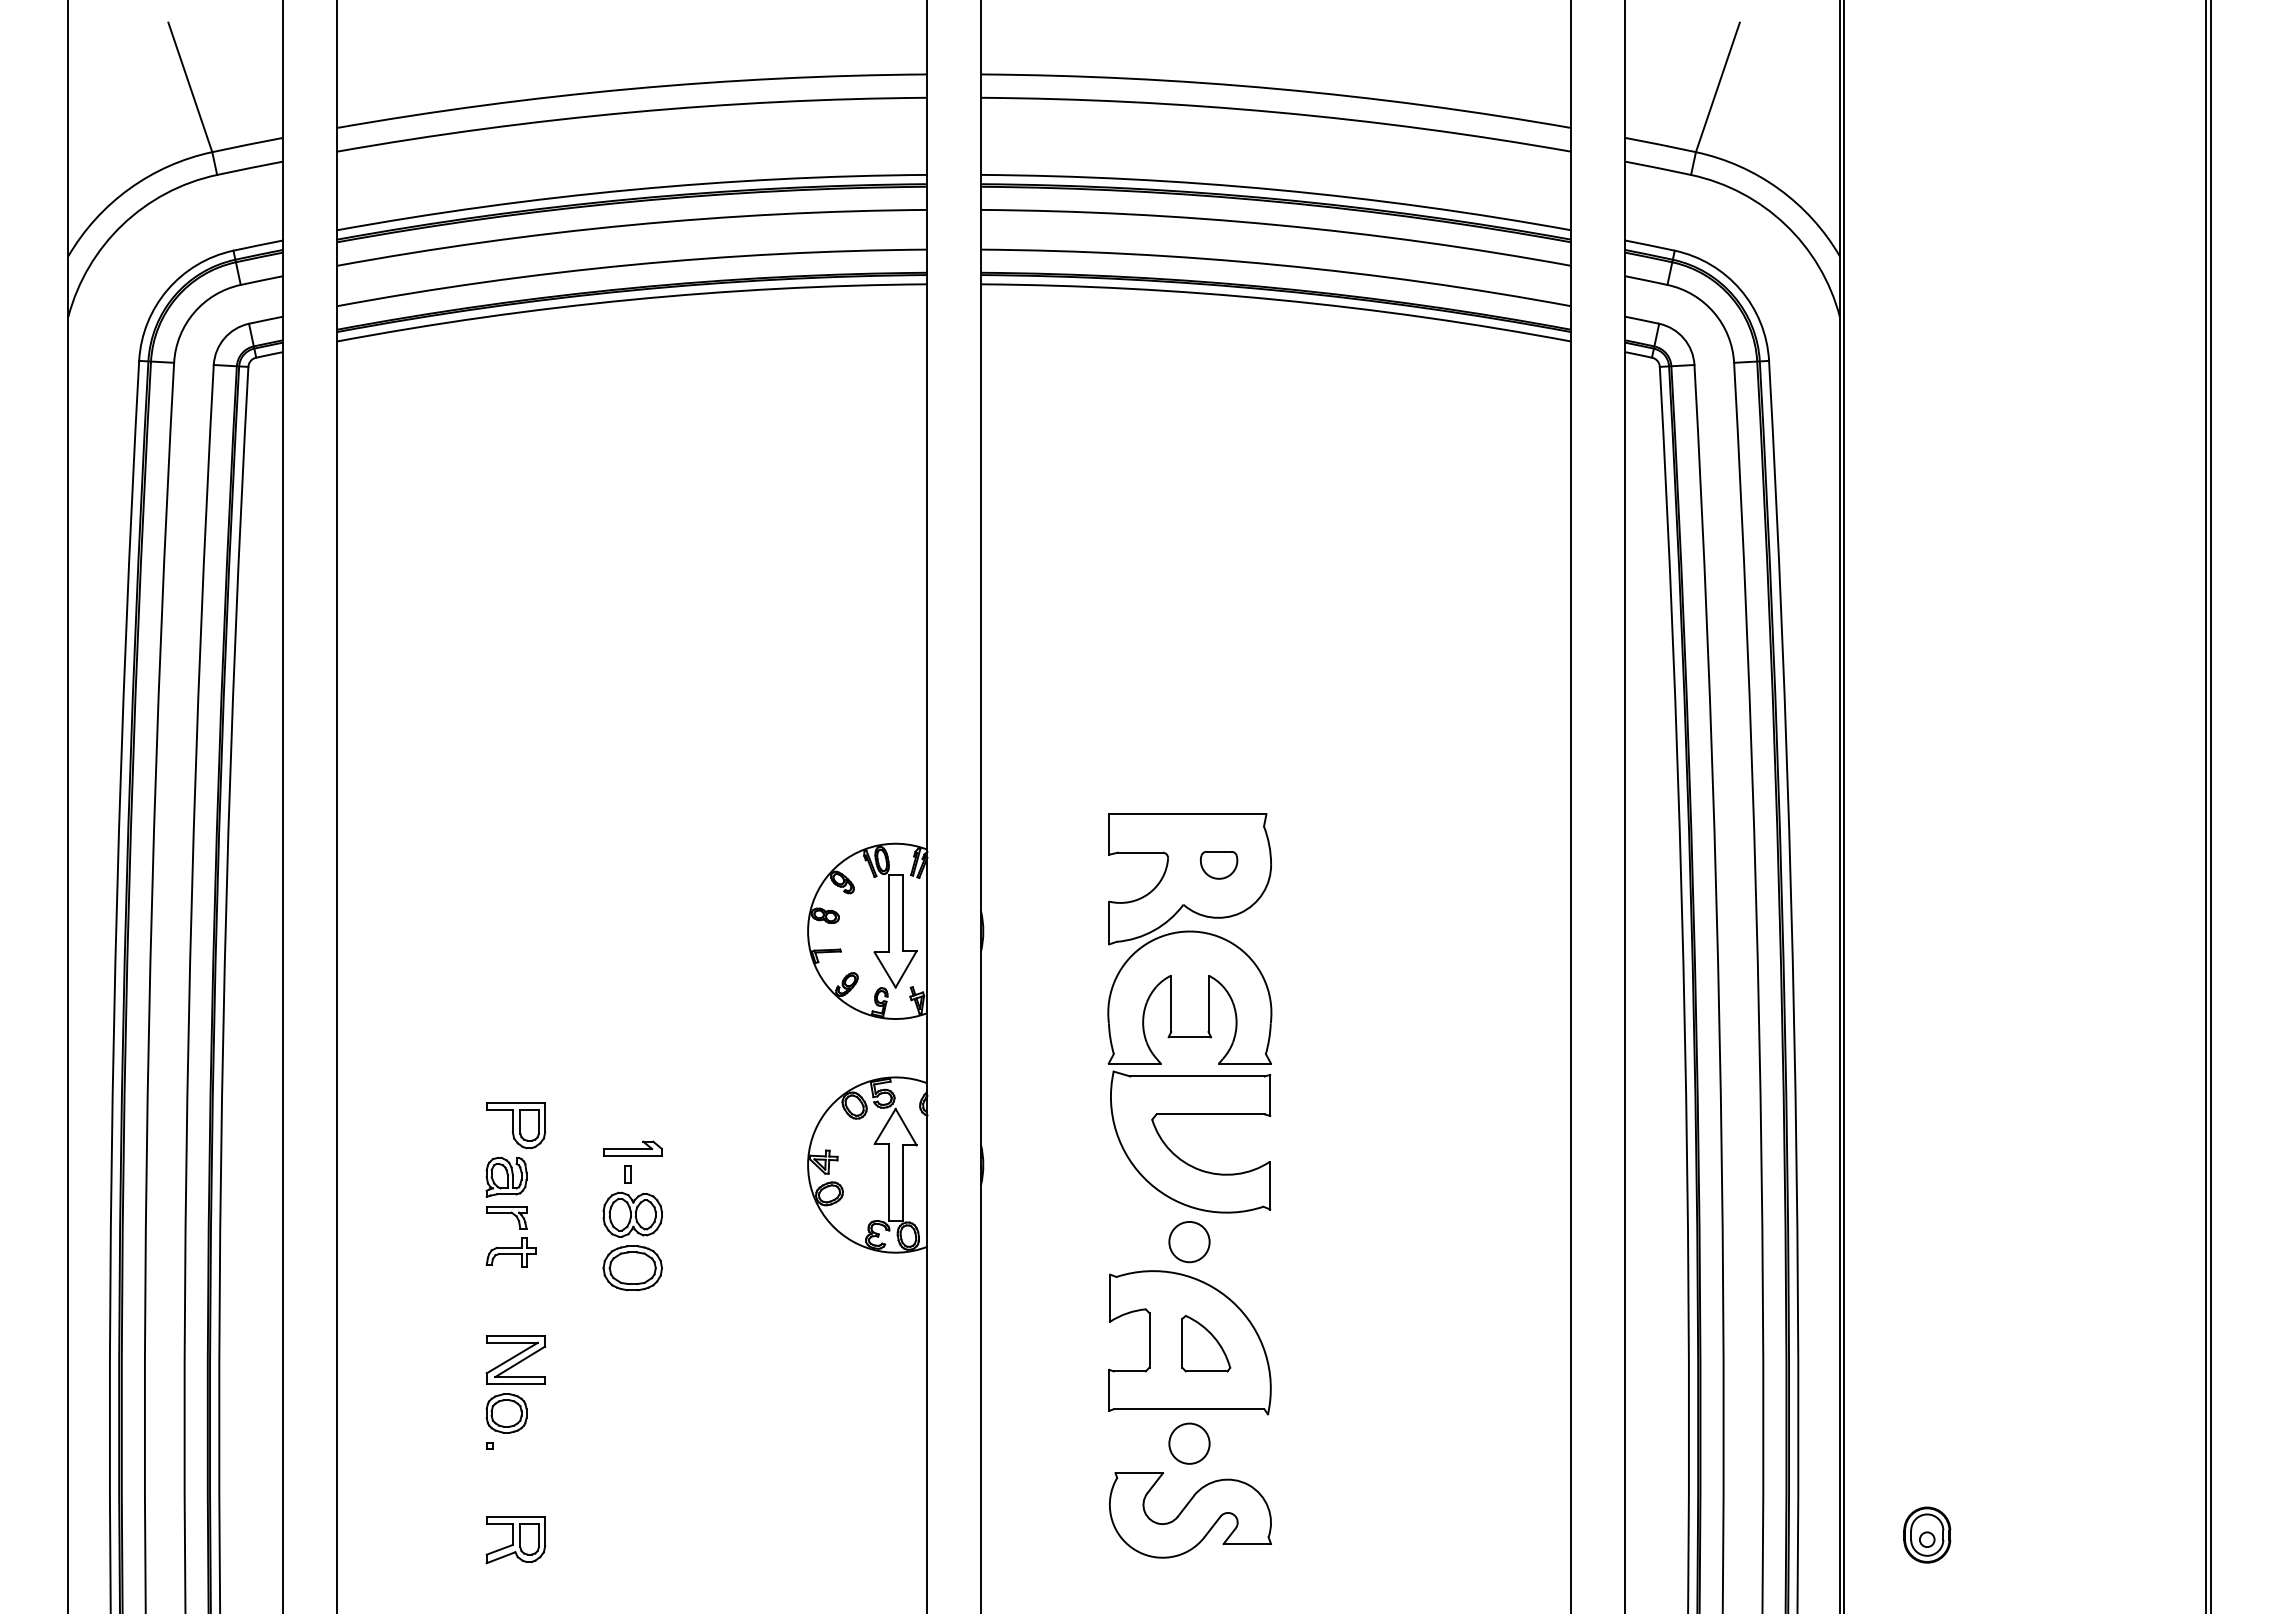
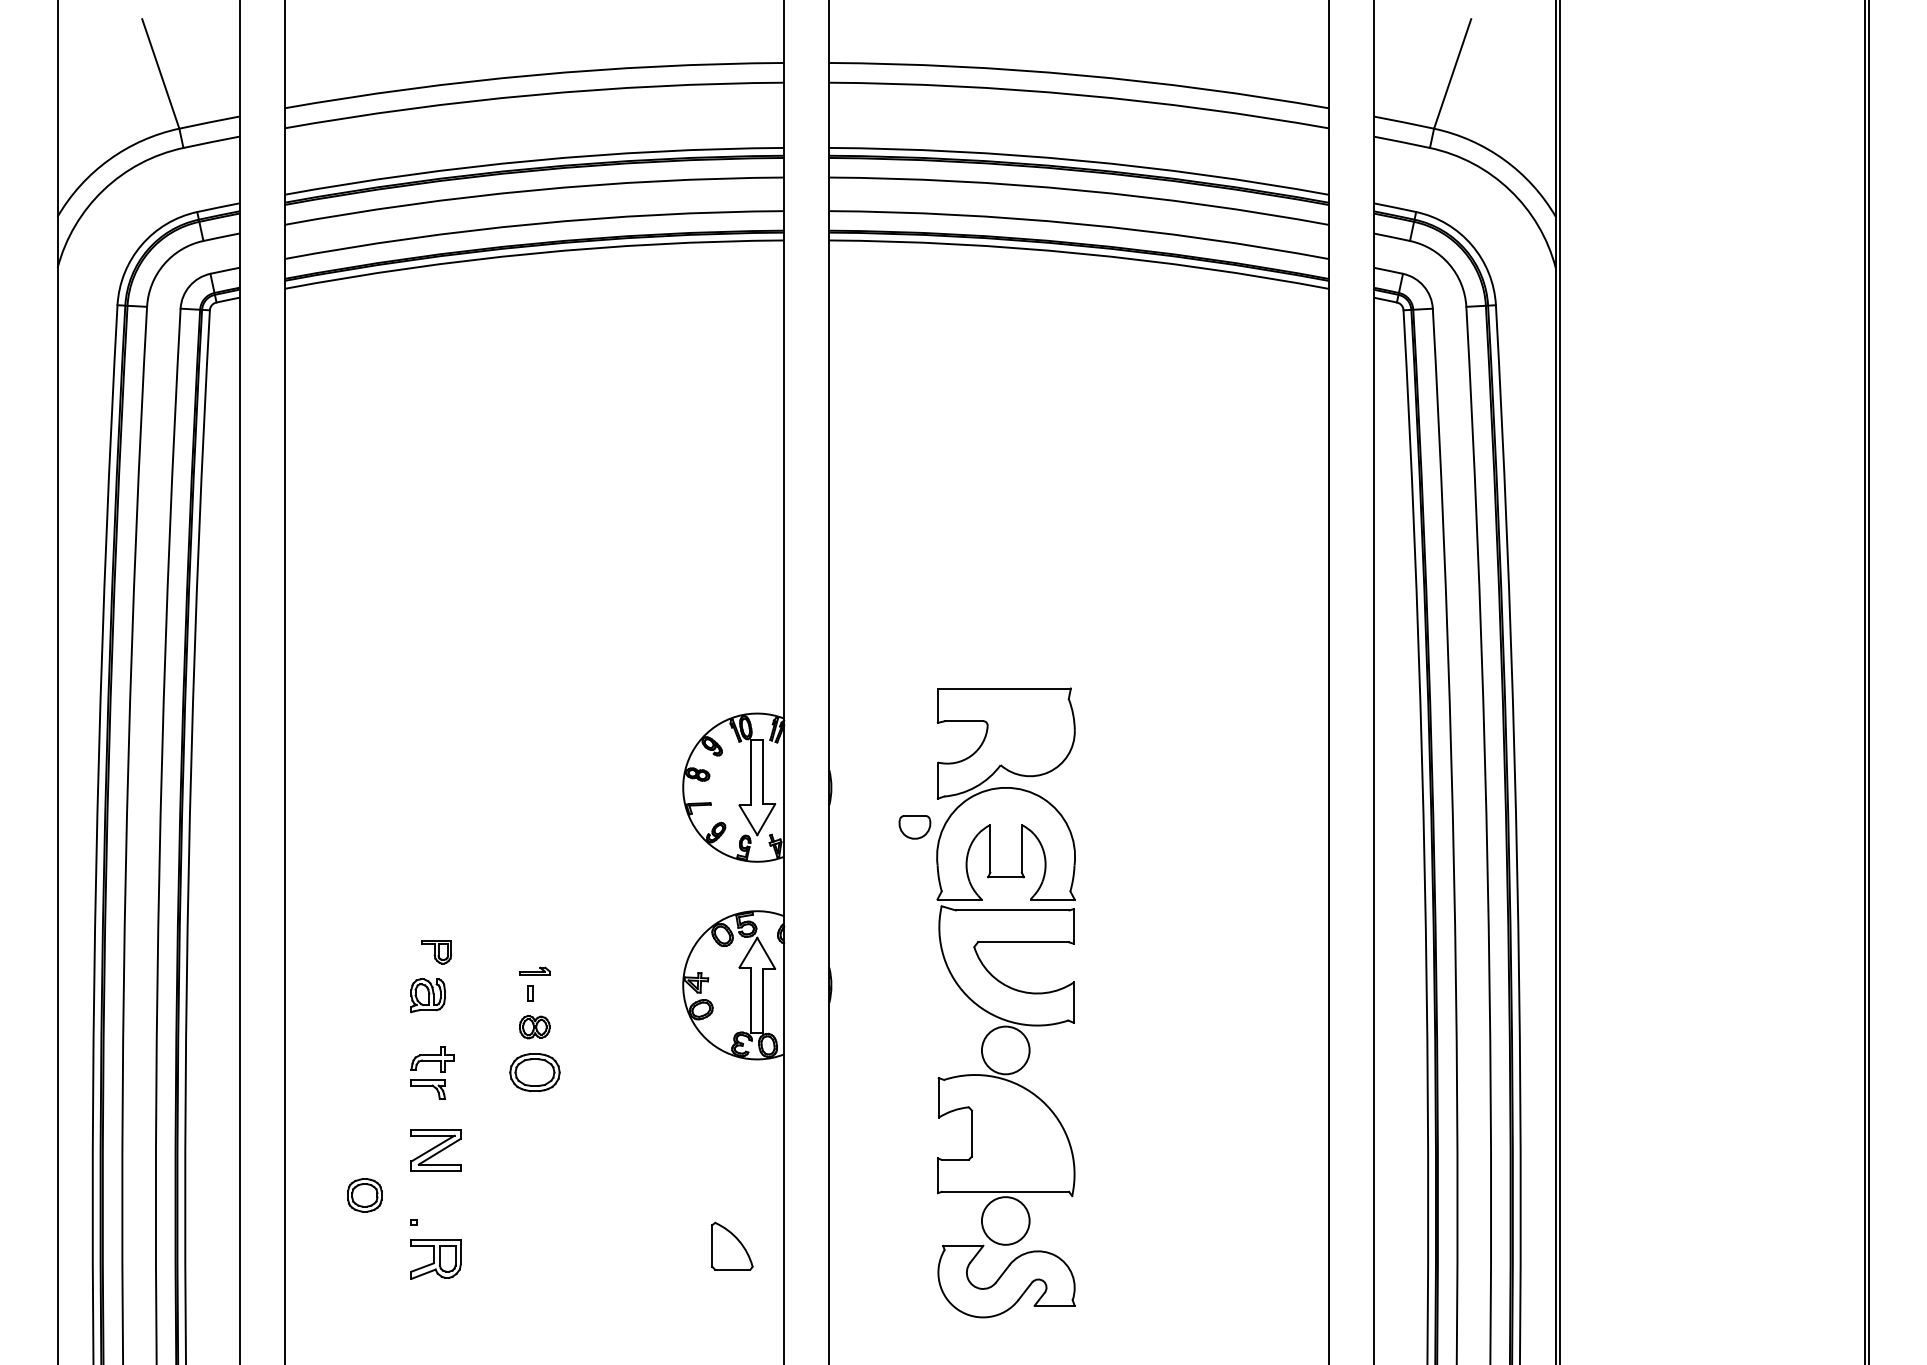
part: (1218, 865) -> (914, 827), moved
part: (516, 1125) -> (436, 951), size x0.6
part: (632, 1148) -> (534, 971), size x0.6
part: (632, 1214) -> (534, 1027), size x0.6
part: (506, 1217) -> (428, 1089), moved
circle: (1189, 1241) -> (1005, 1049), size x1.4
part: (1206, 1343) -> (732, 1246), moved
part: (506, 1413) -> (364, 1195), moved
circle: (1189, 1443) -> (1005, 1220), size x1.4
part: (1927, 1534) -> (1629, 1297), removed
part: (515, 1540) -> (435, 1259), moved

